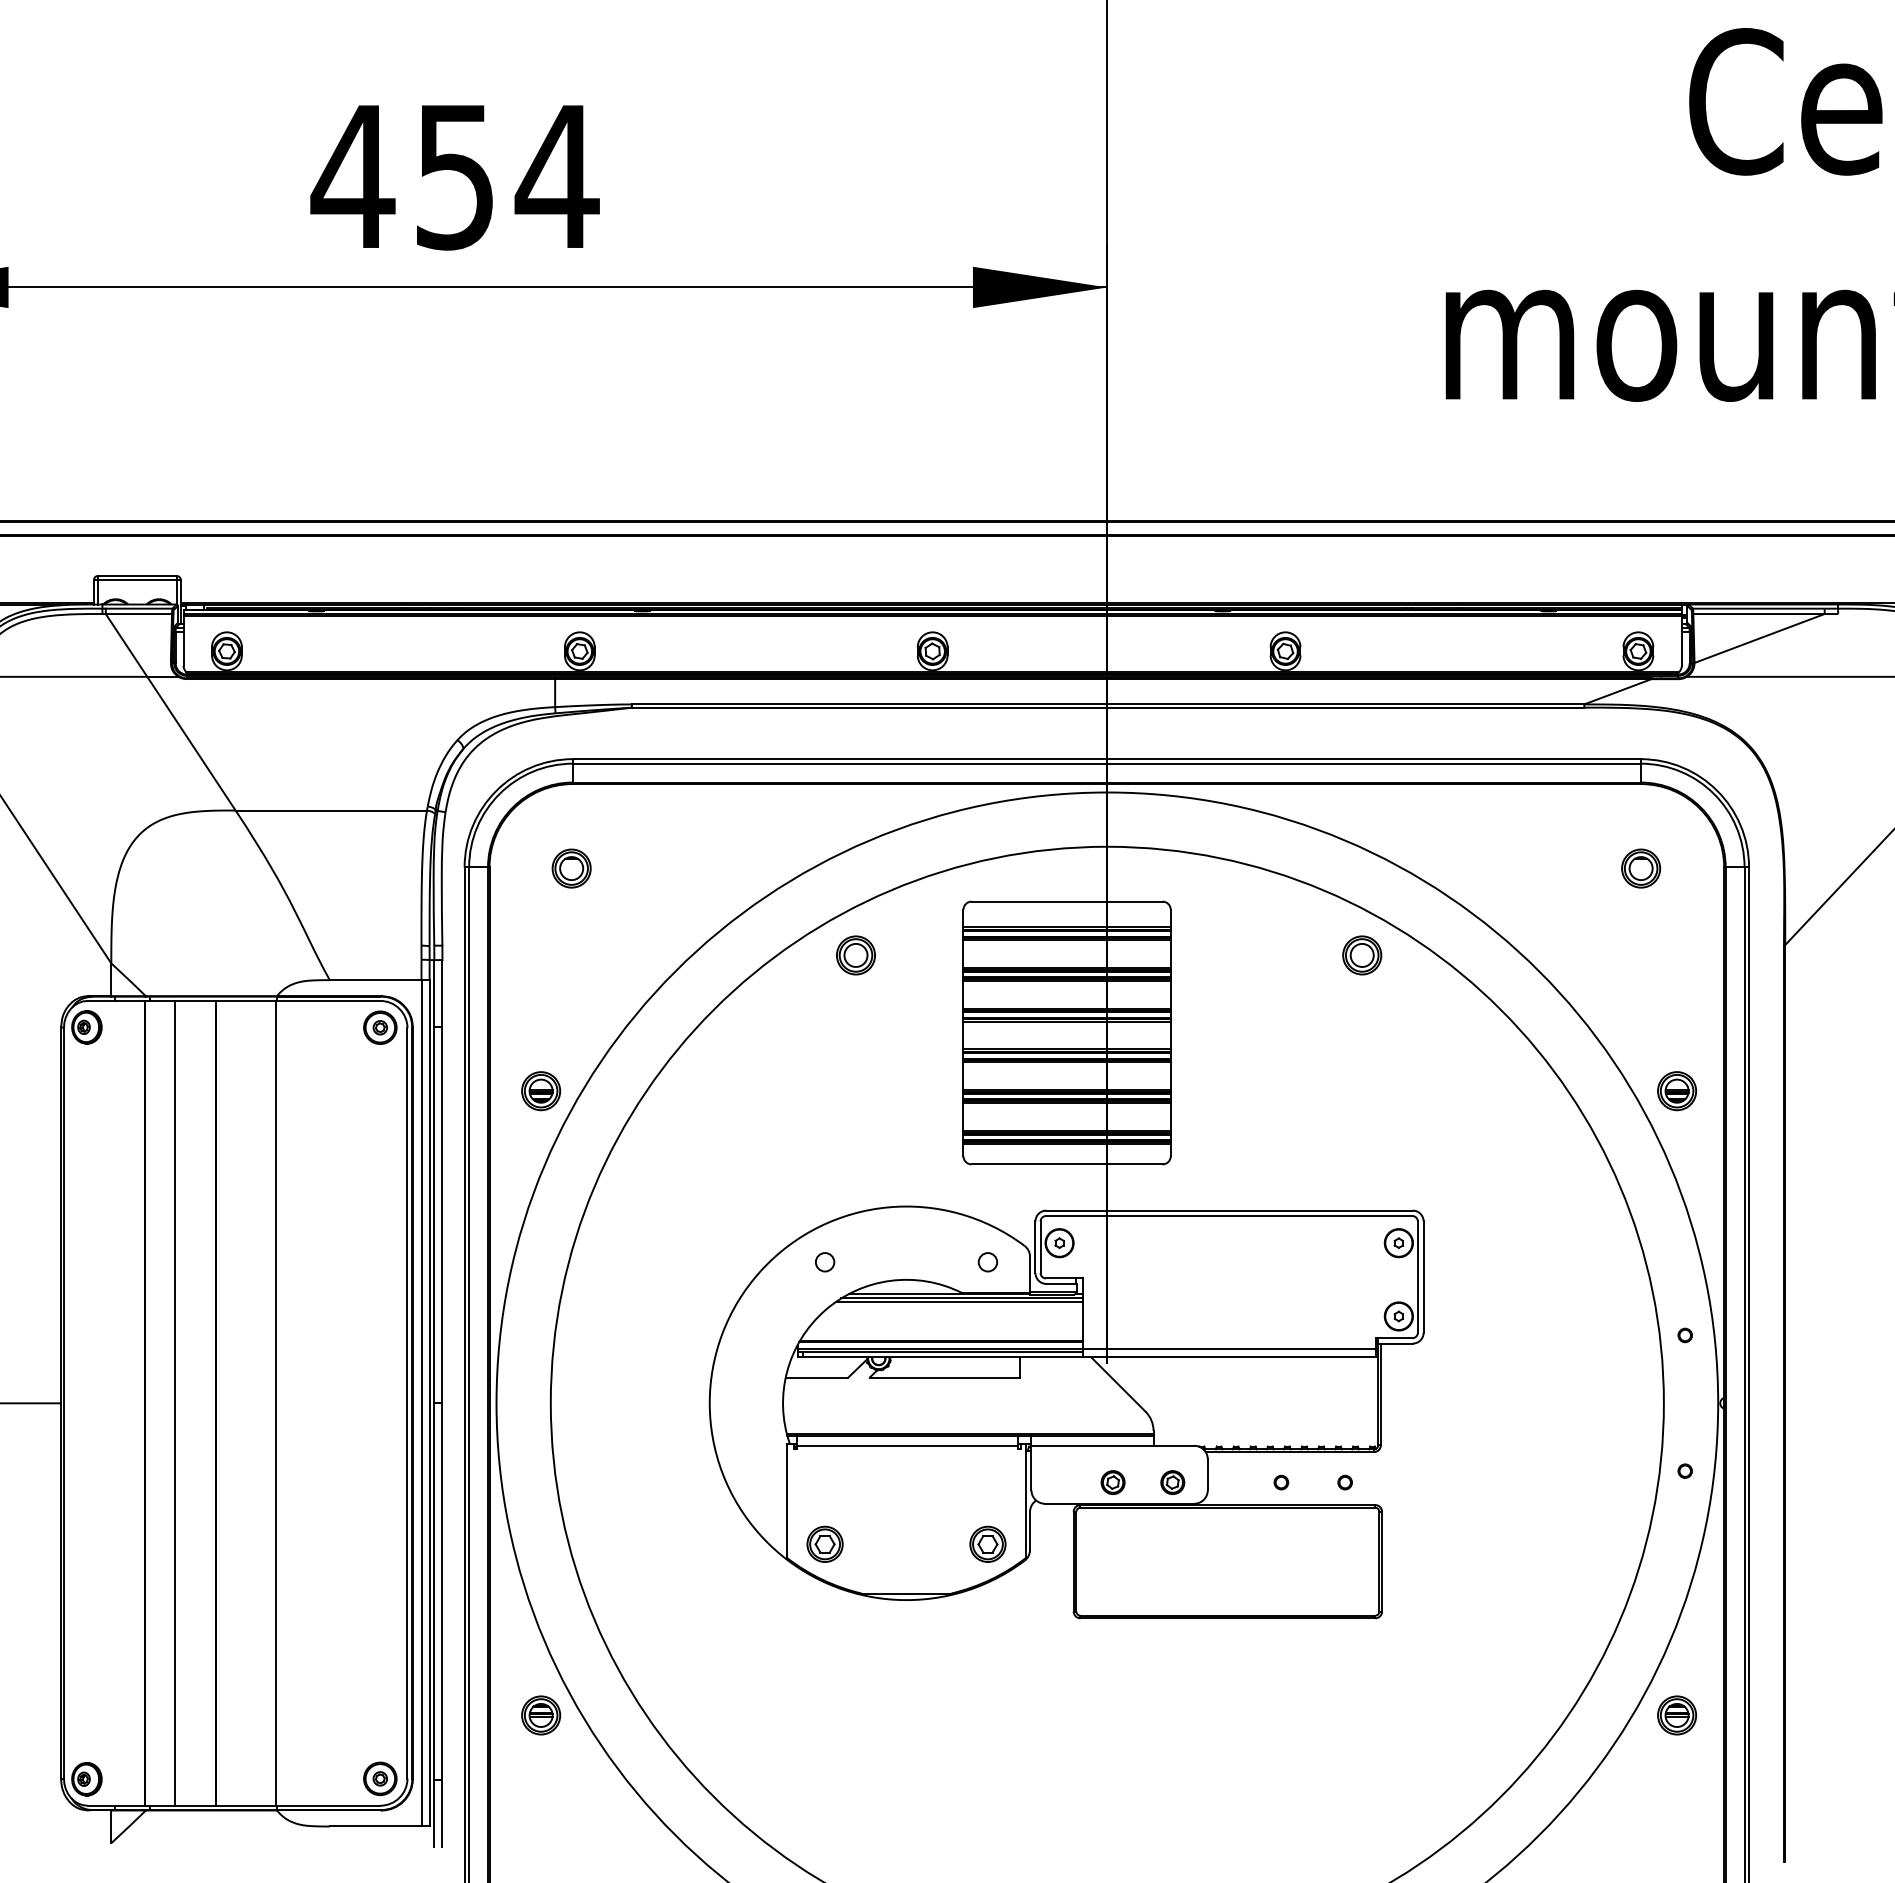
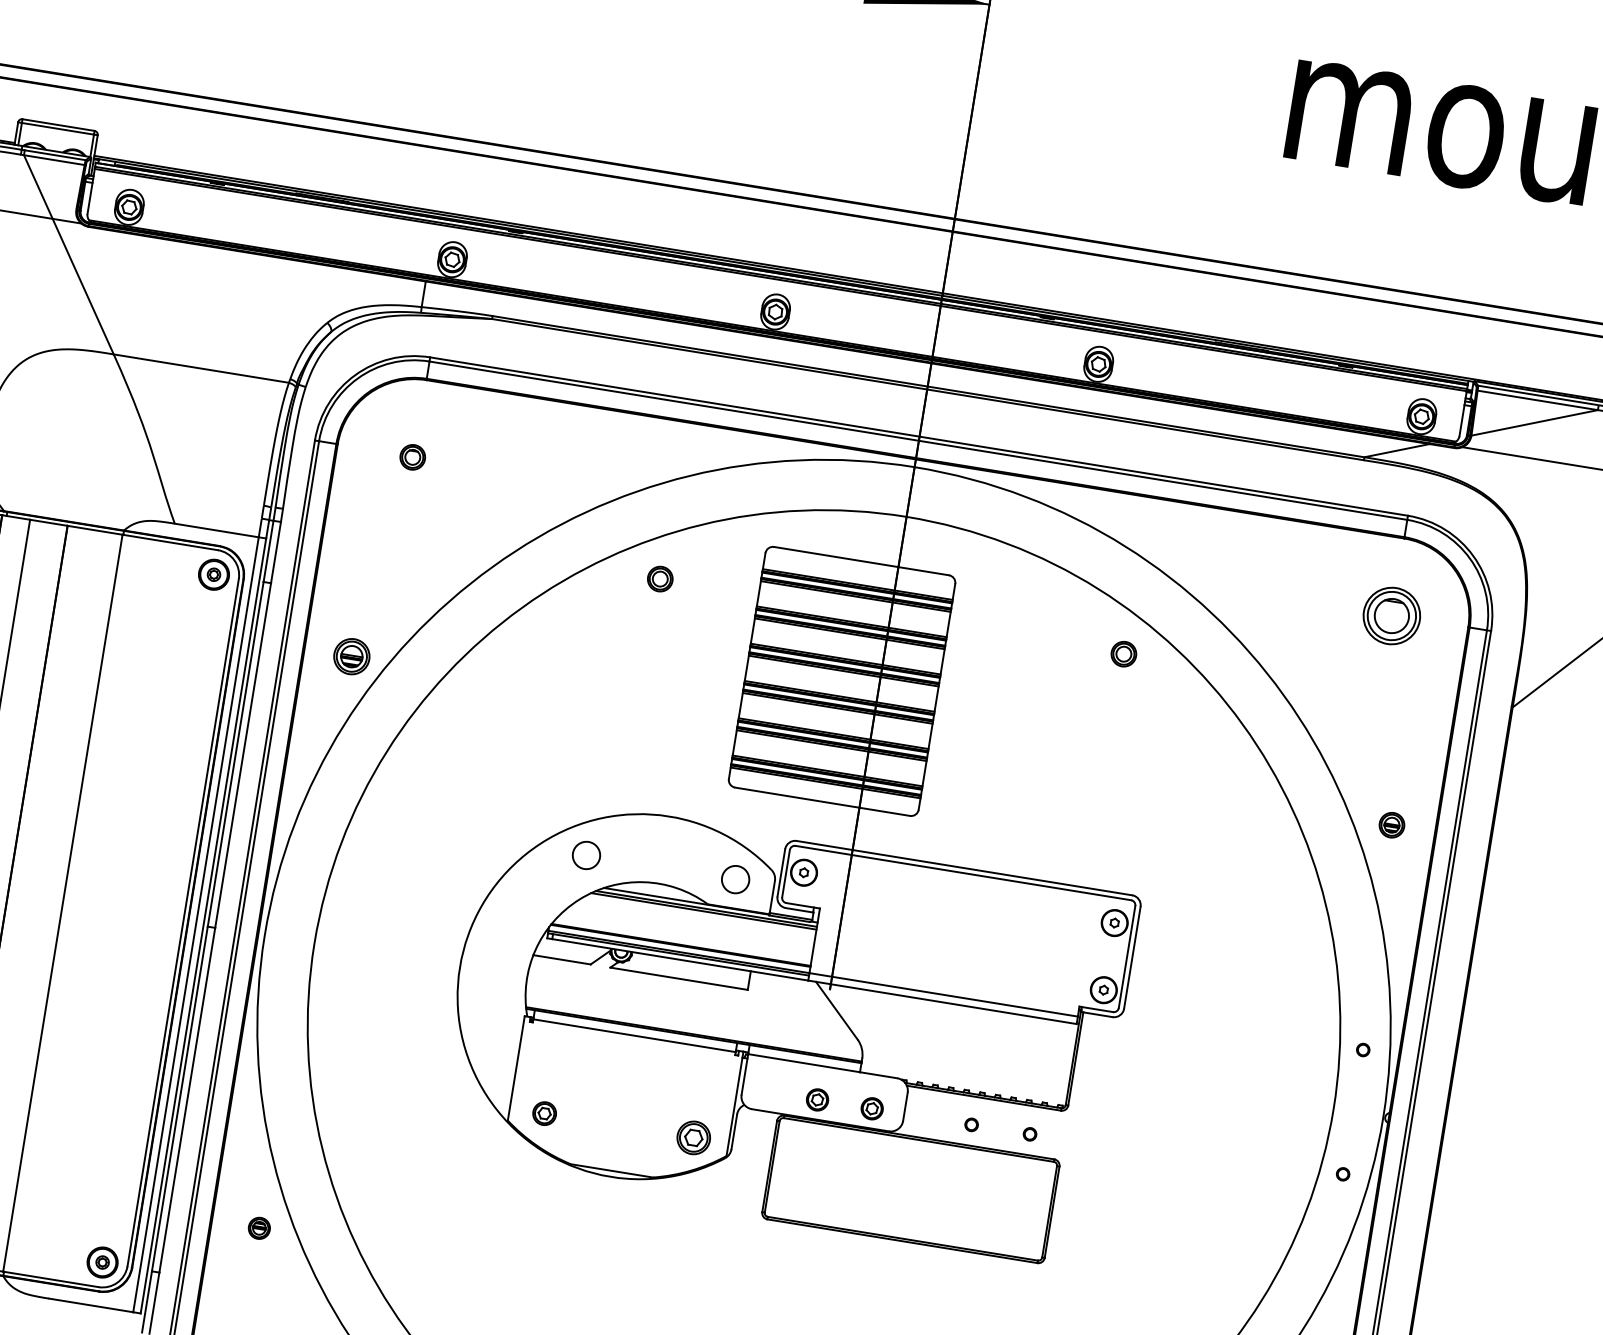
part: (571, 868) -> (412, 457), size x0.7
part: (1641, 868) -> (1392, 615), size x1.6
part: (855, 955) -> (659, 579), size x0.7
part: (1362, 955) -> (1124, 654), size x0.7
part: (1676, 1091) -> (1391, 825), size x0.7
circle: (824, 1262) -> (585, 855), size x1.6
circle: (987, 1262) -> (735, 879), size x1.6
part: (824, 1543) -> (544, 1112), size x0.7
part: (541, 1715) -> (259, 1228), size x0.6

